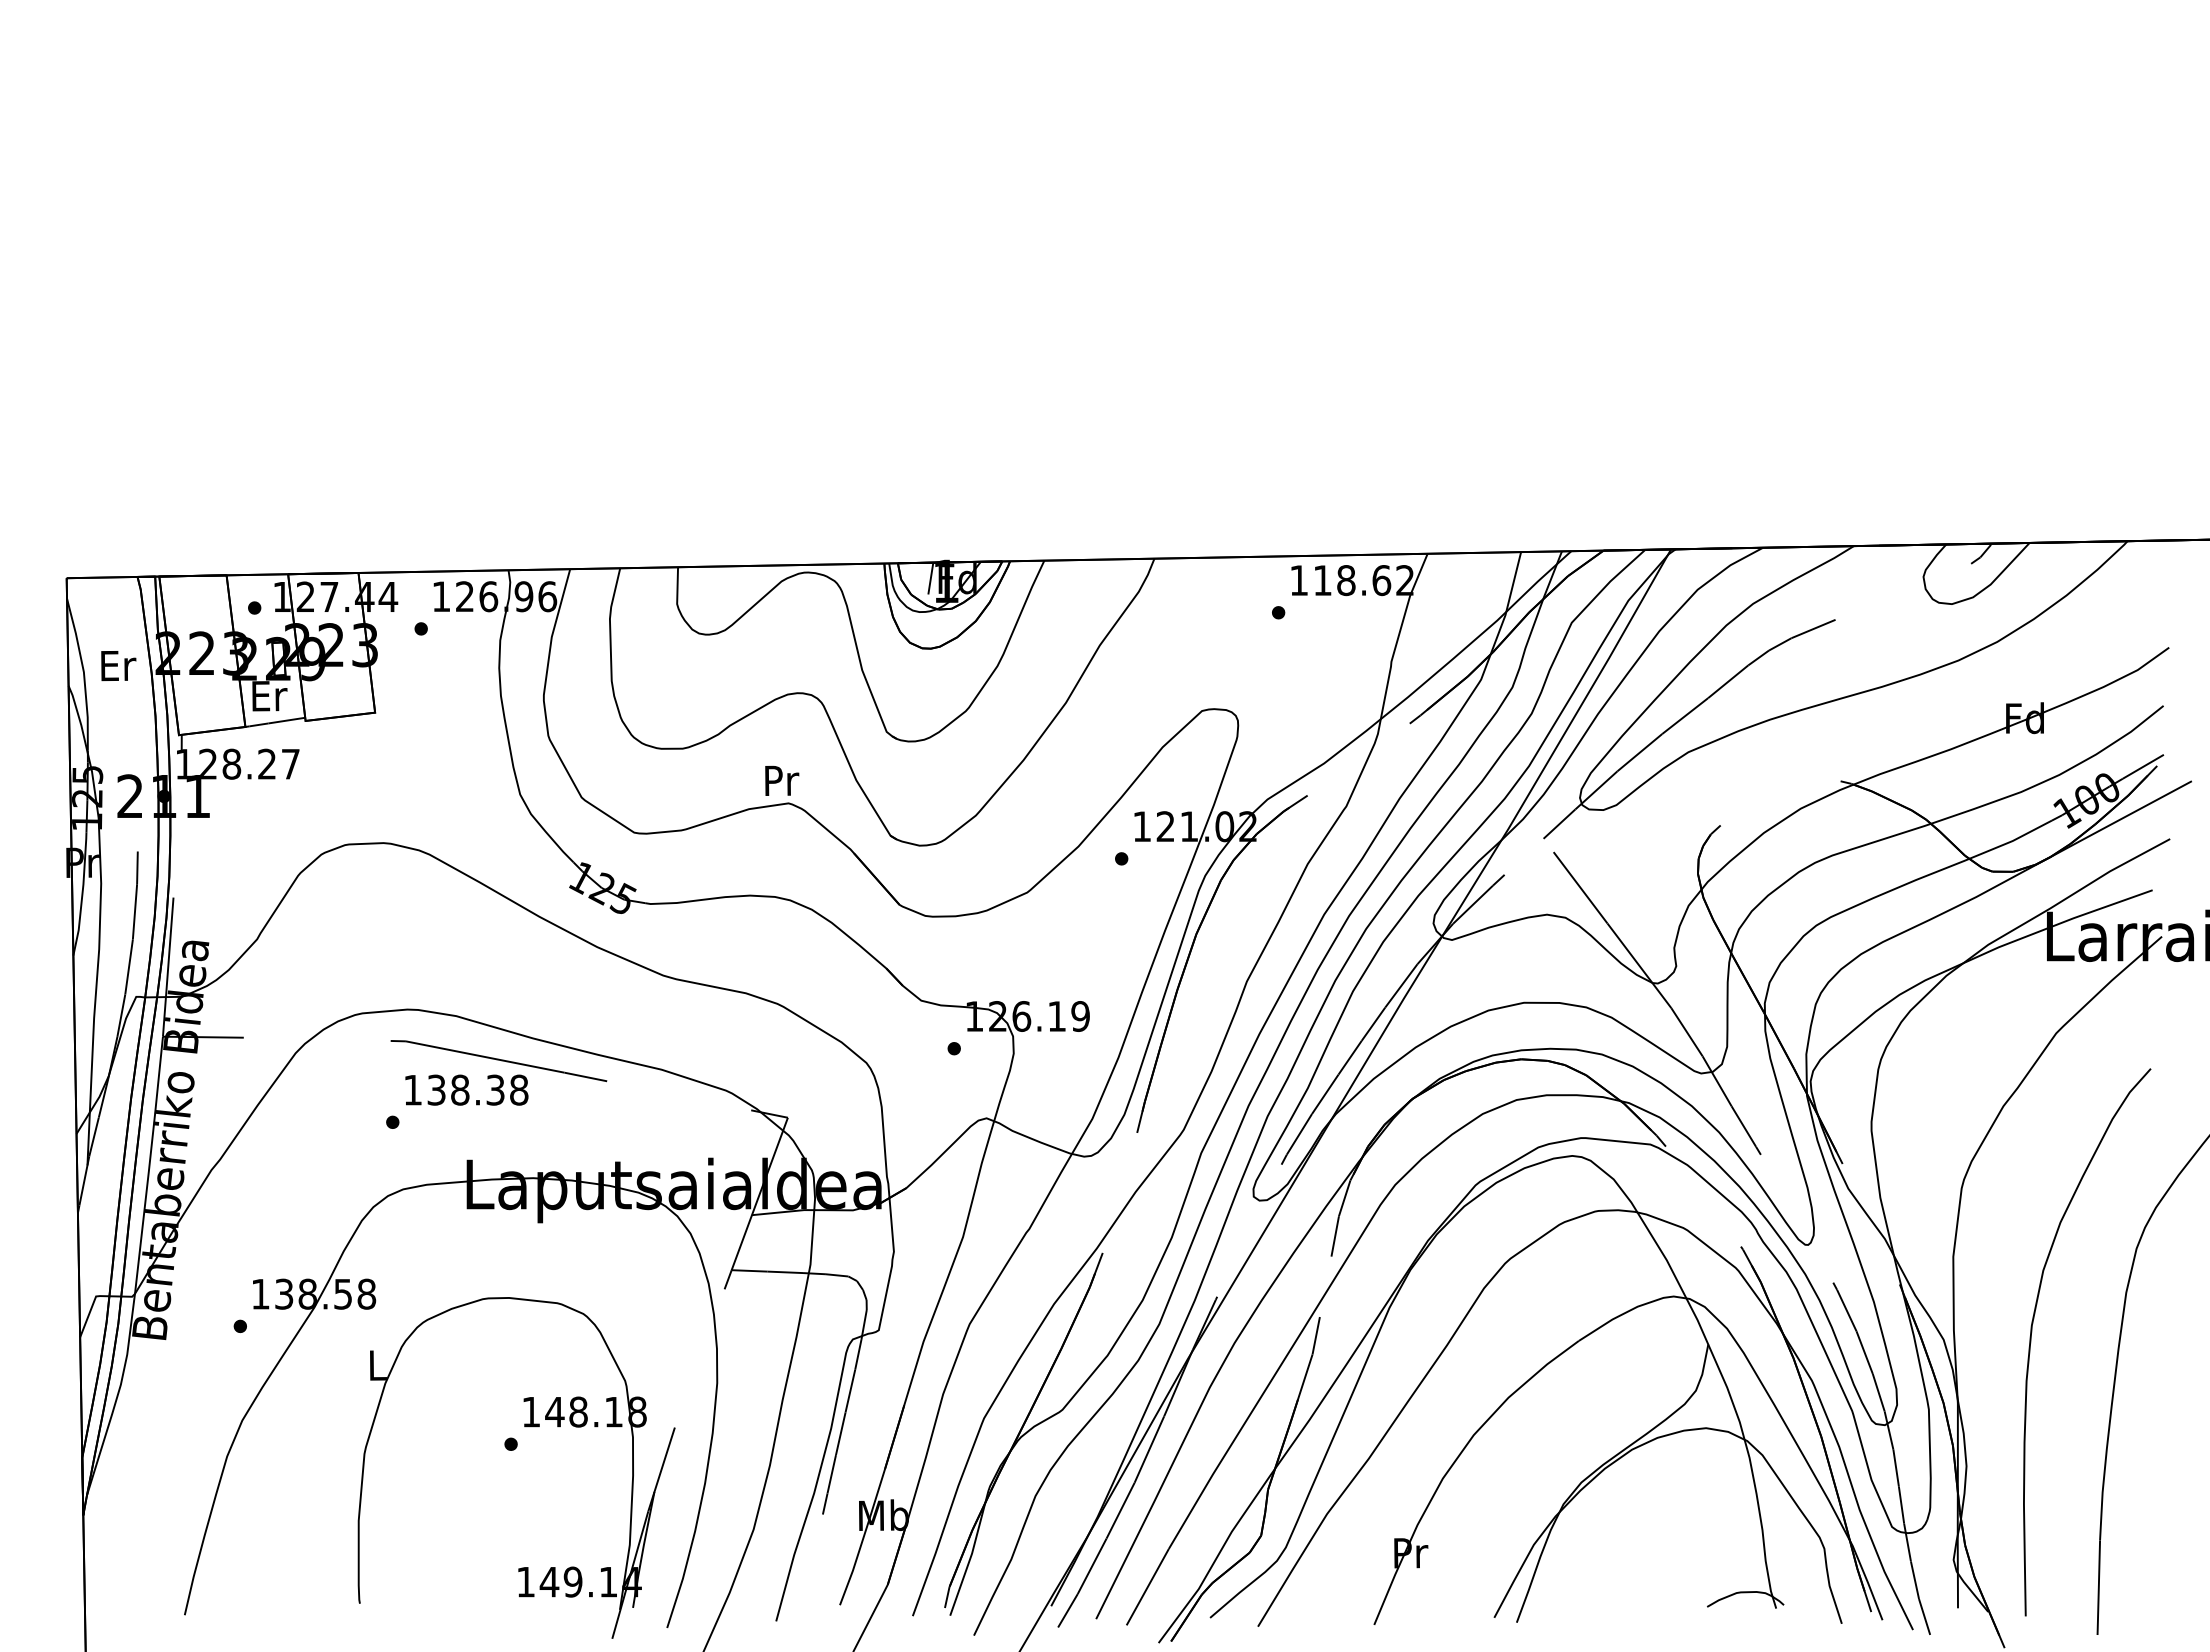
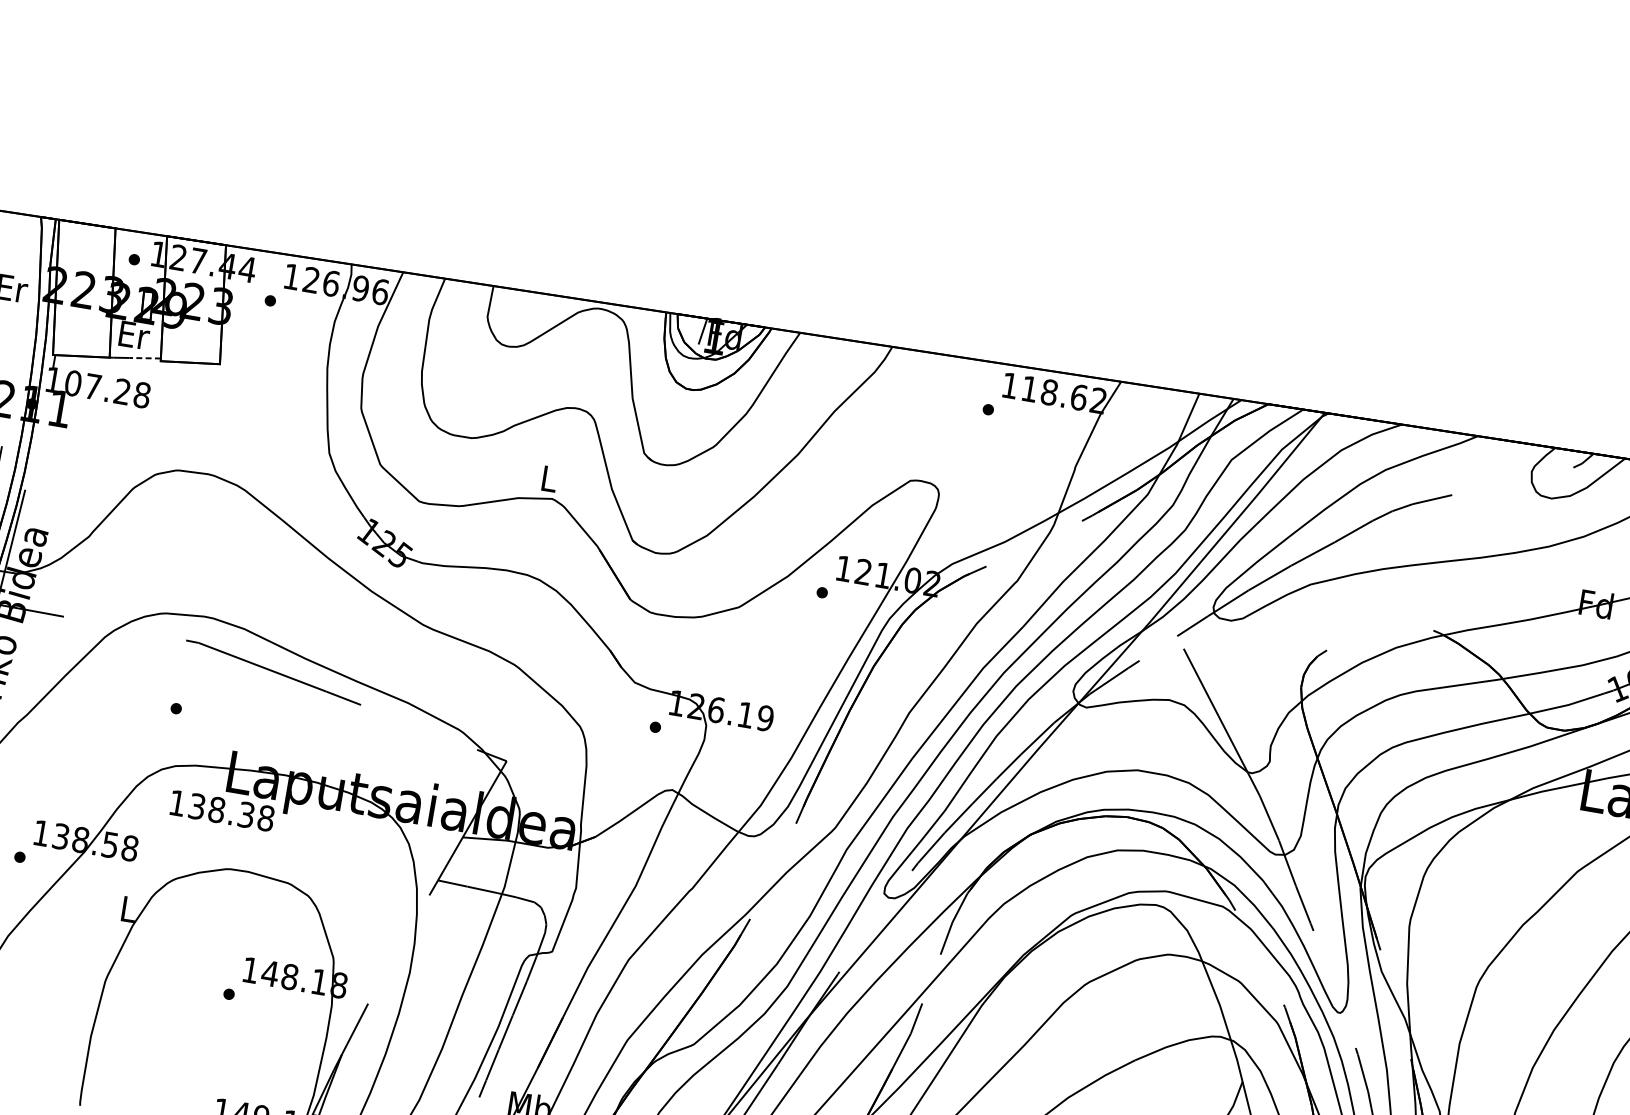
line: (286, 720) -> (144, 358), solid -> dashed
text: (249, 763) -> (107, 388), 128.27 -> 107.28
text: (782, 780) -> (550, 478), Pr -> L
text: (466, 1089) -> (222, 810), moved

